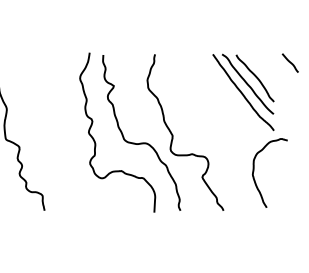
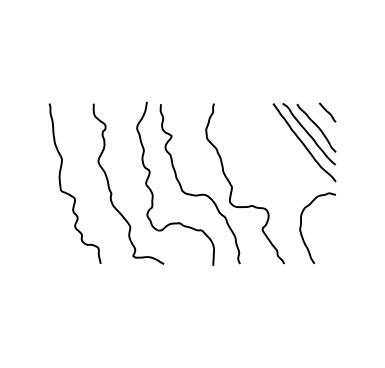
curve: (290, 63) -> (327, 112), moved
curve: (54, 137) -> (110, 188), added
curve: (254, 172) -> (301, 227), moved

